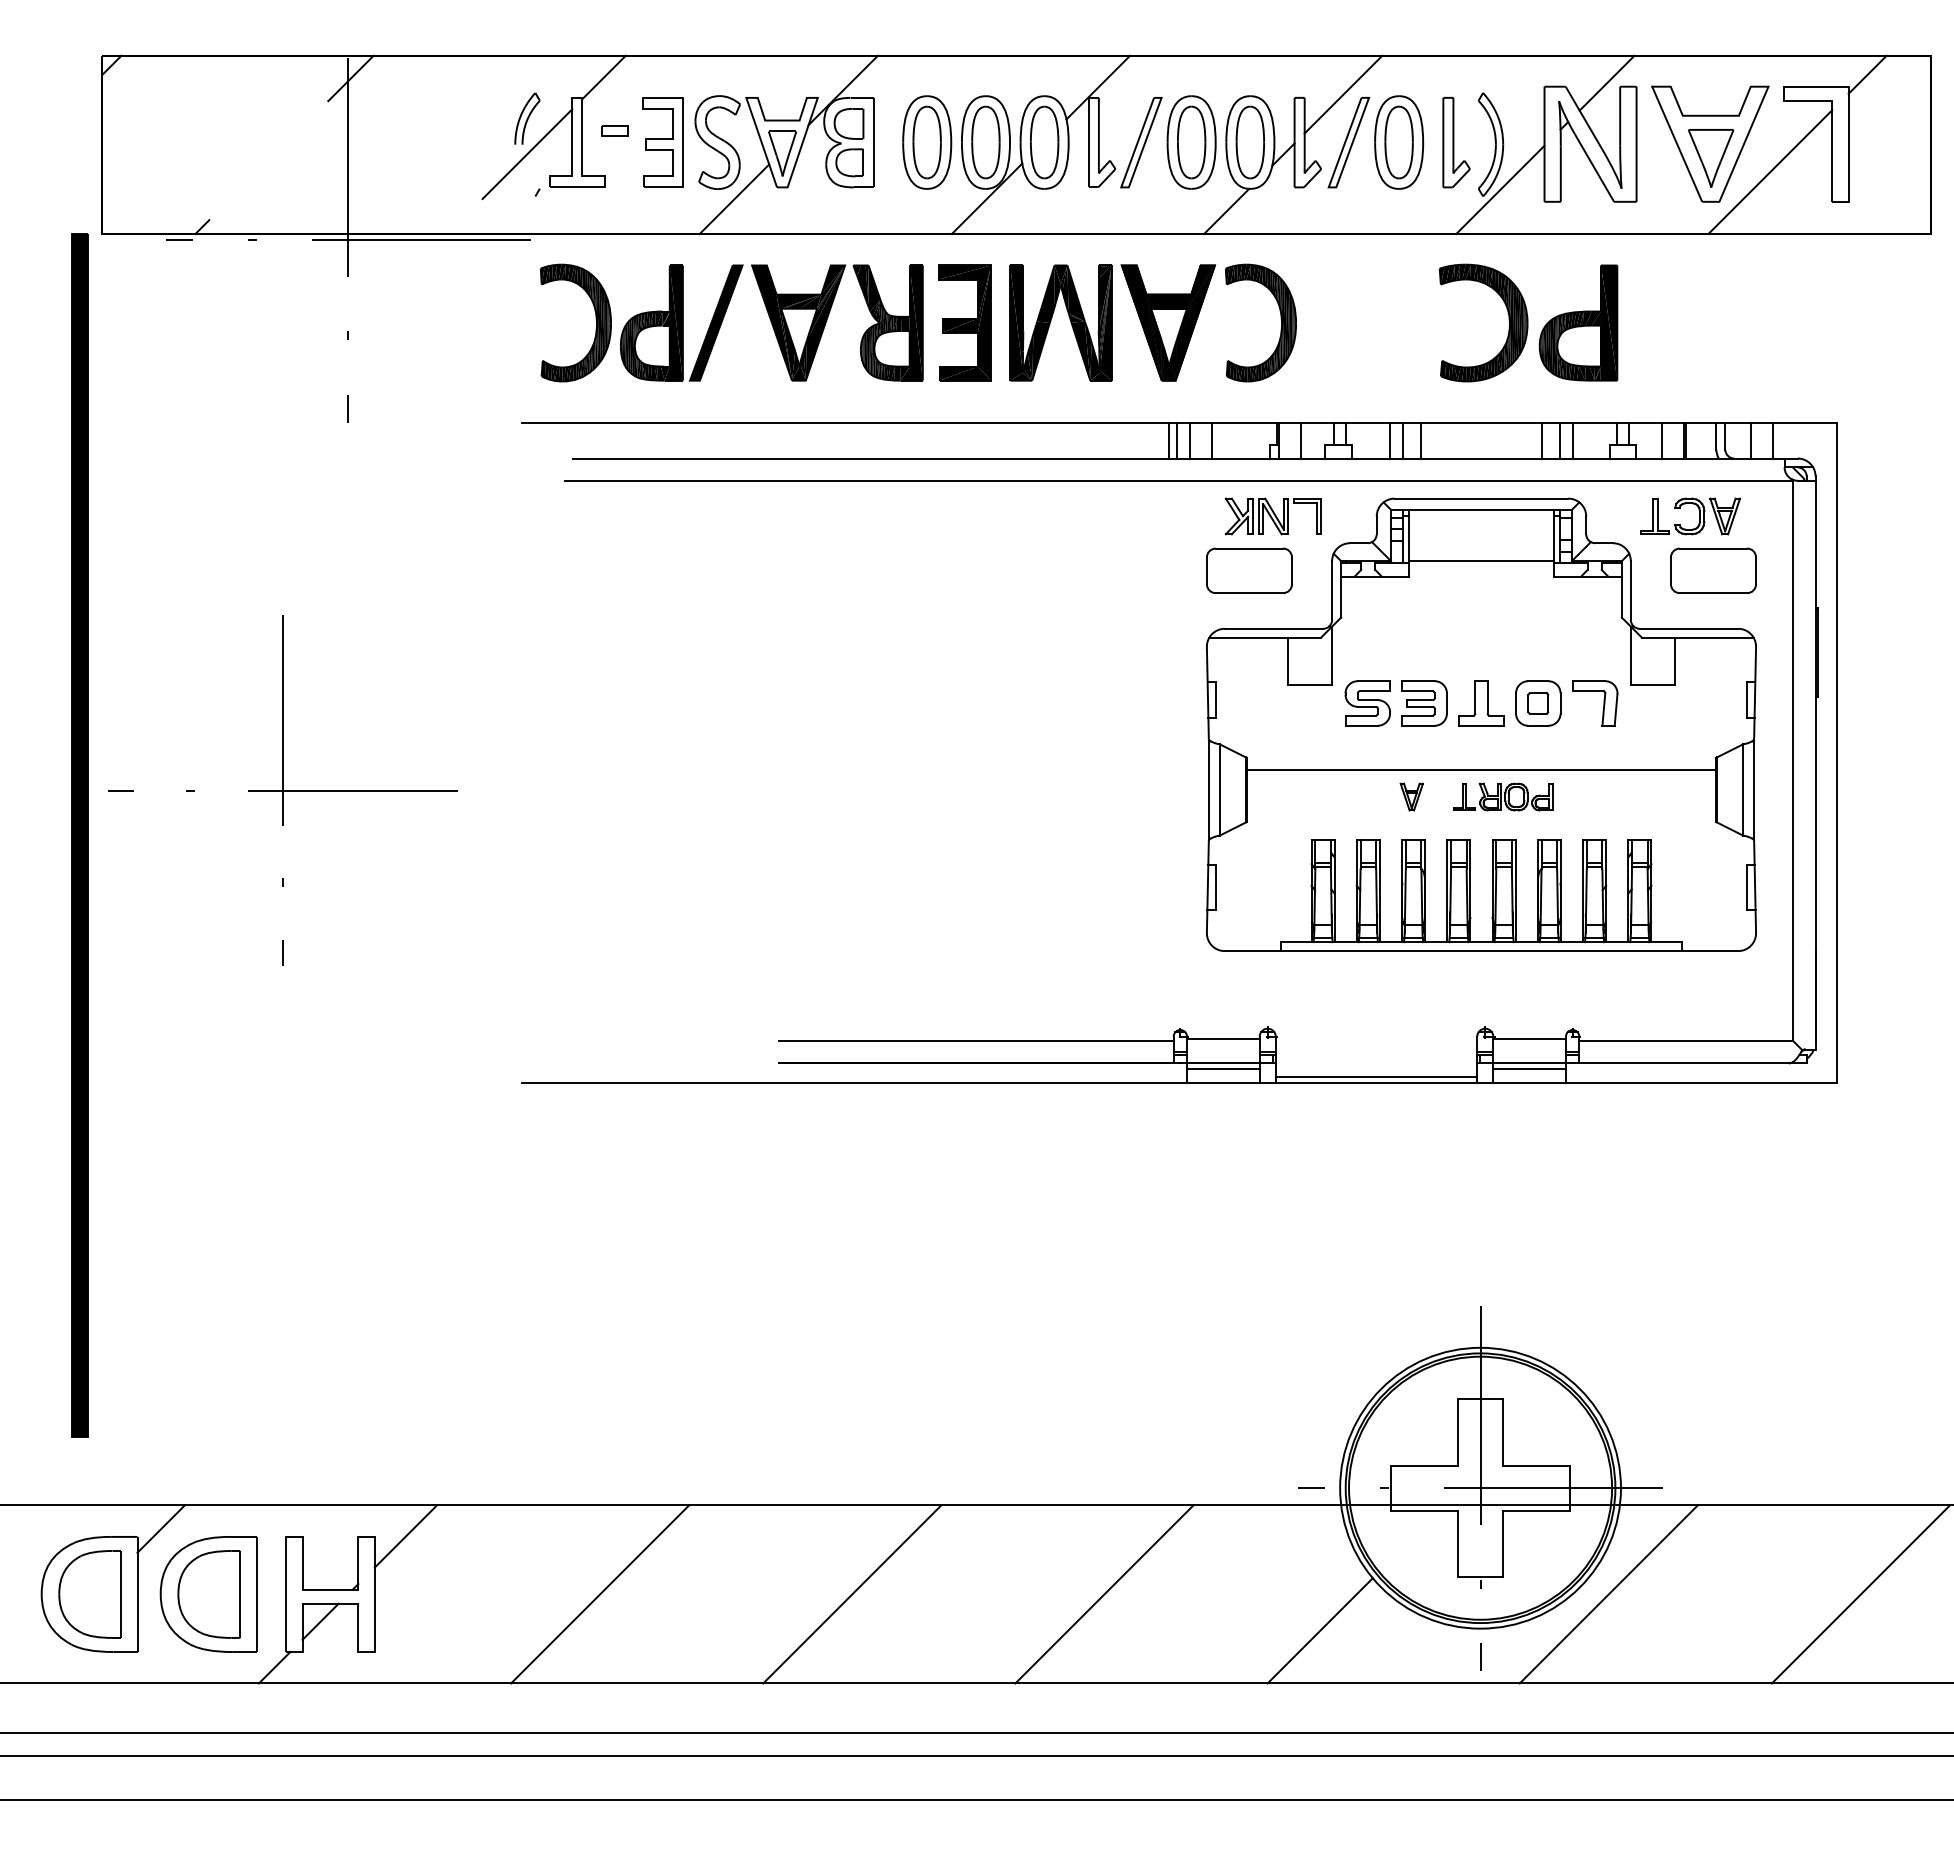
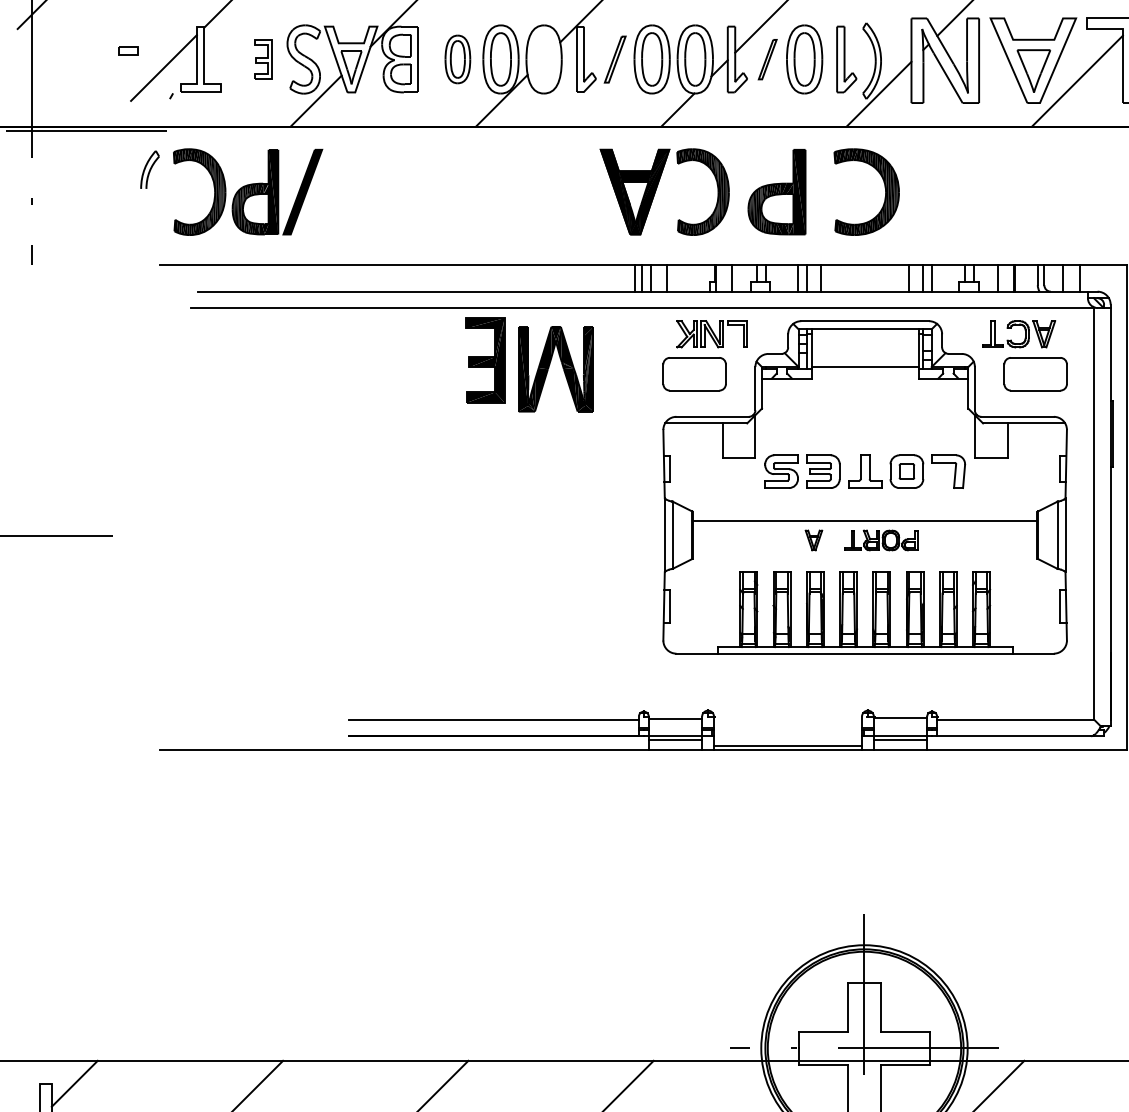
part: (527, 118) -> (150, 169), moved
part: (614, 130) -> (128, 50), moved
part: (662, 142) -> (263, 59), size x0.6
part: (927, 142) -> (458, 59), size x0.7
part: (1044, 142) -> (544, 59), removed
part: (1141, 142) -> (615, 59), size x0.7
part: (1348, 142) -> (767, 59), size x0.6
part: (1052, 318) -> (549, 365), moved
part: (827, 320) -> (384, 190), removed
part: (964, 322) -> (485, 360), moved
part: (1578, 322) -> (776, 191), moved

